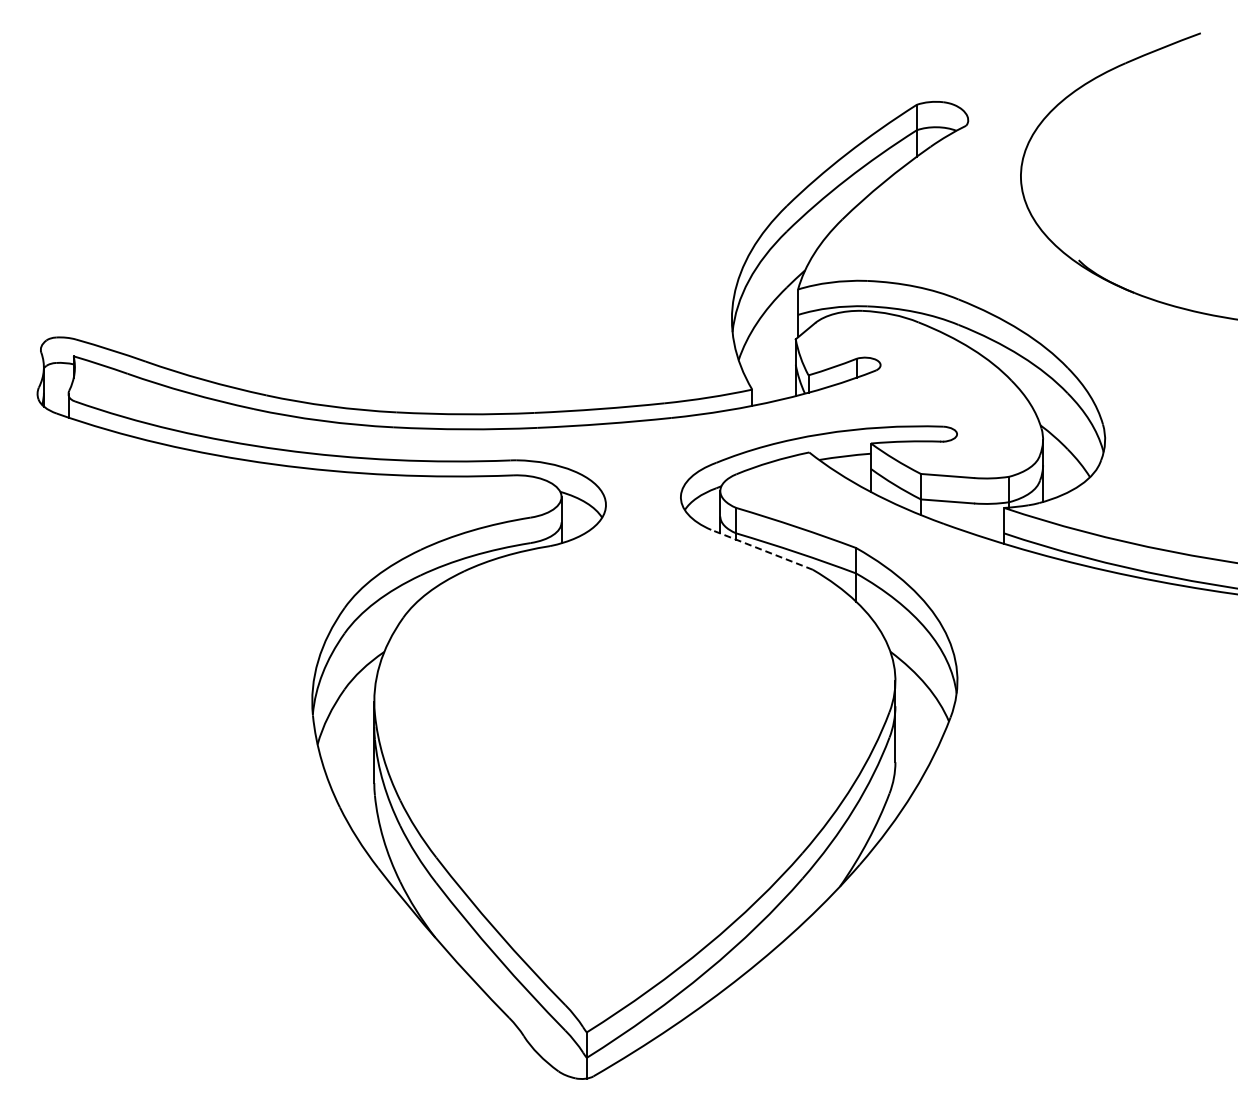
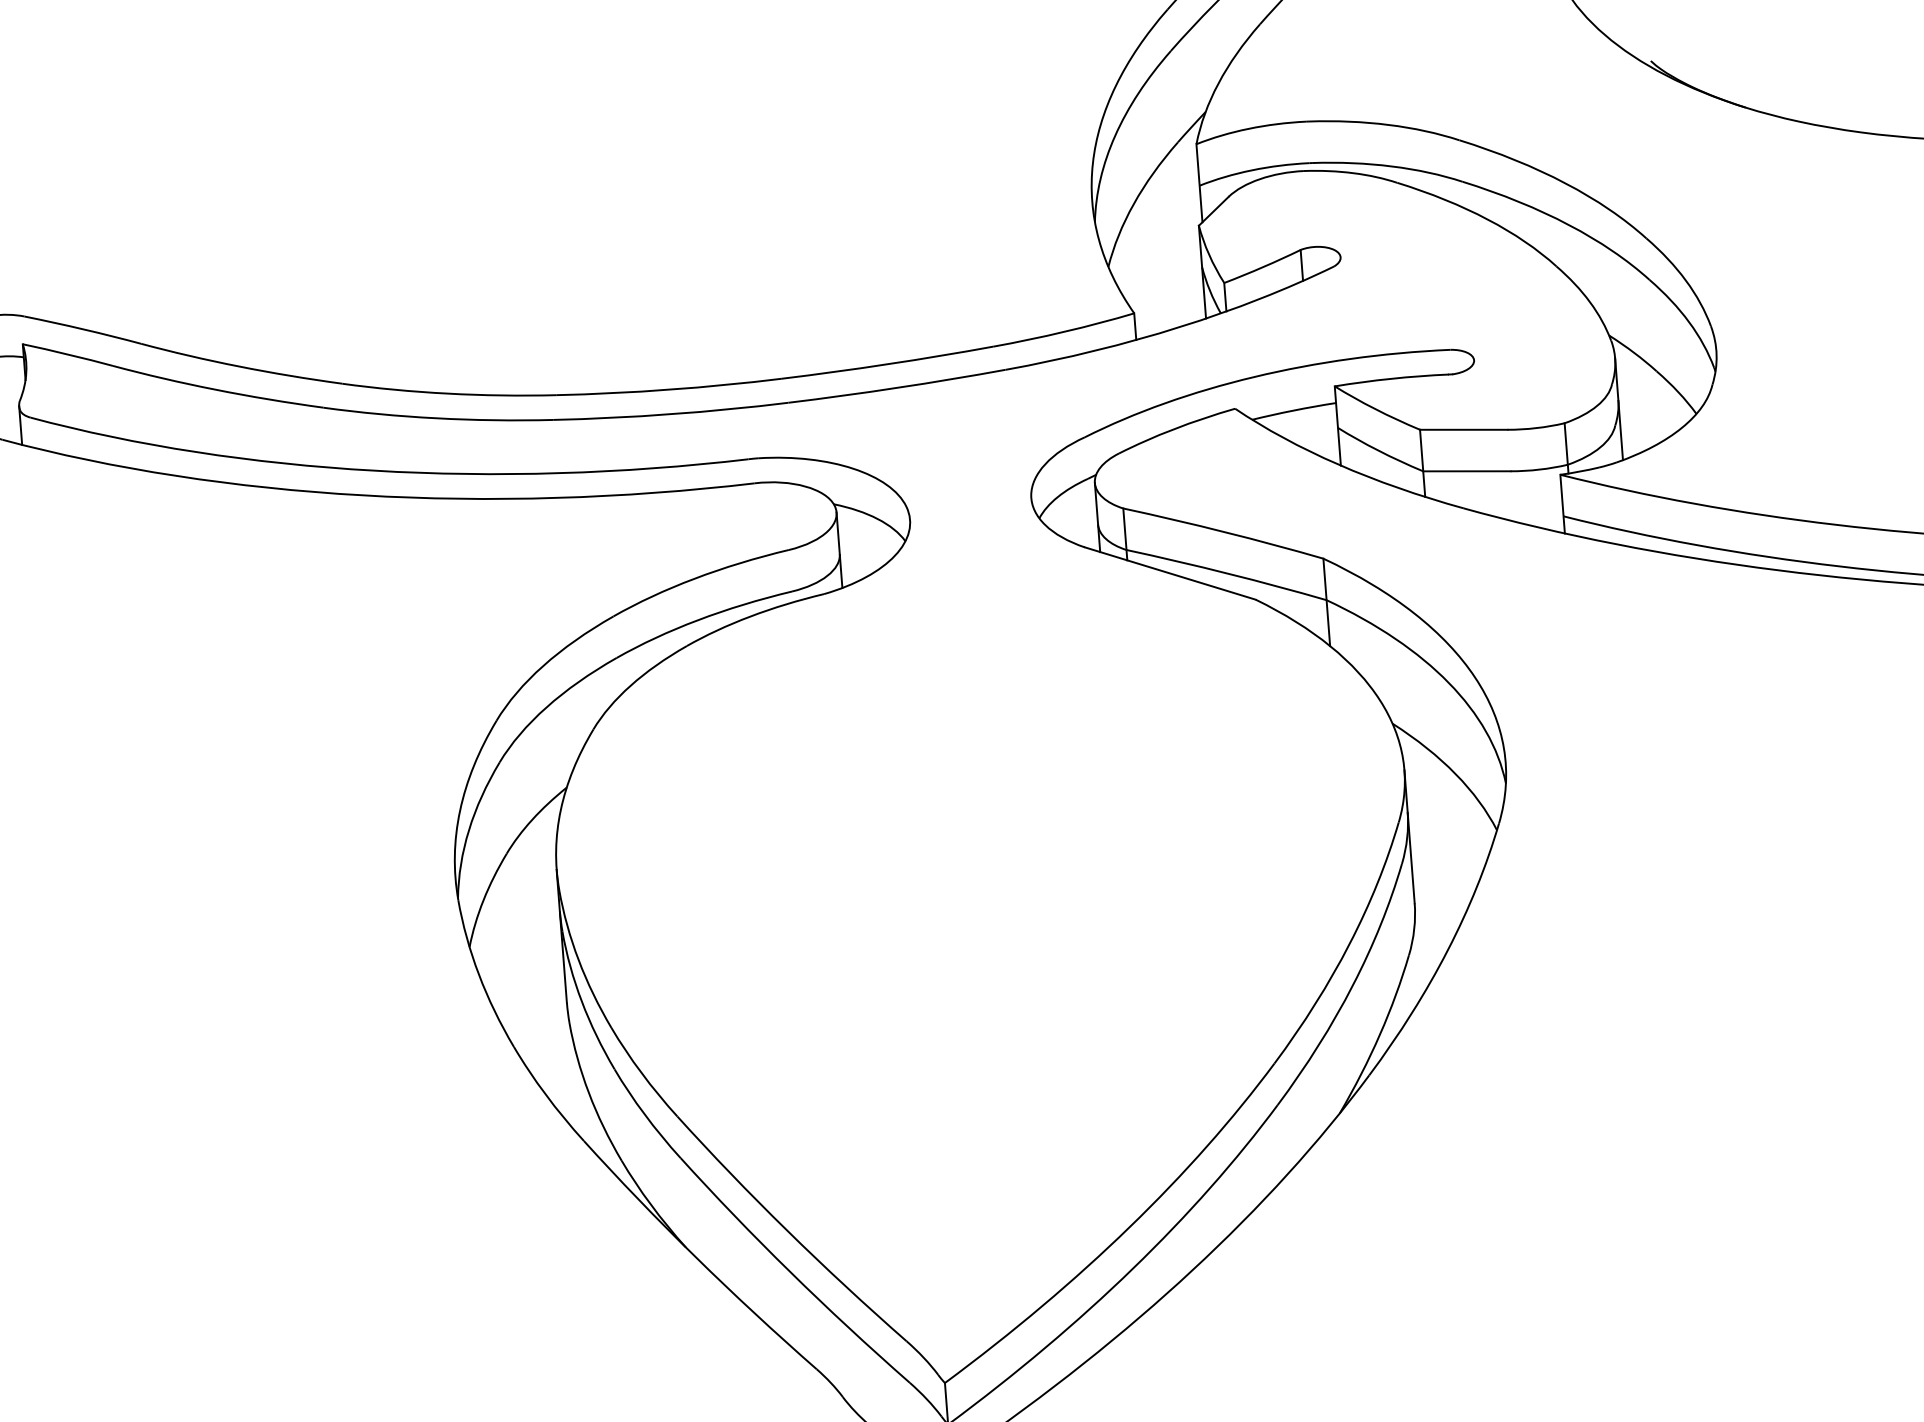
line: (762, 549) -> (1171, 572), dashed -> solid

